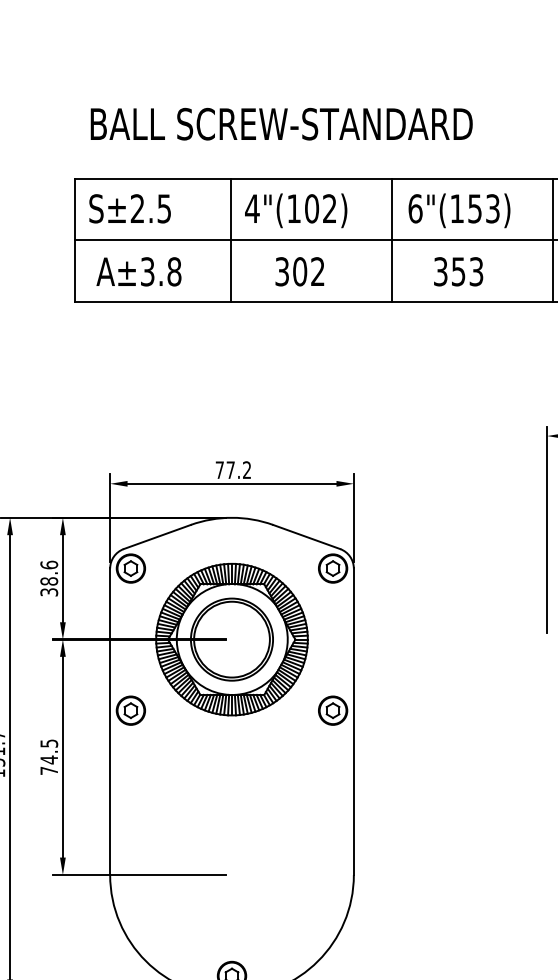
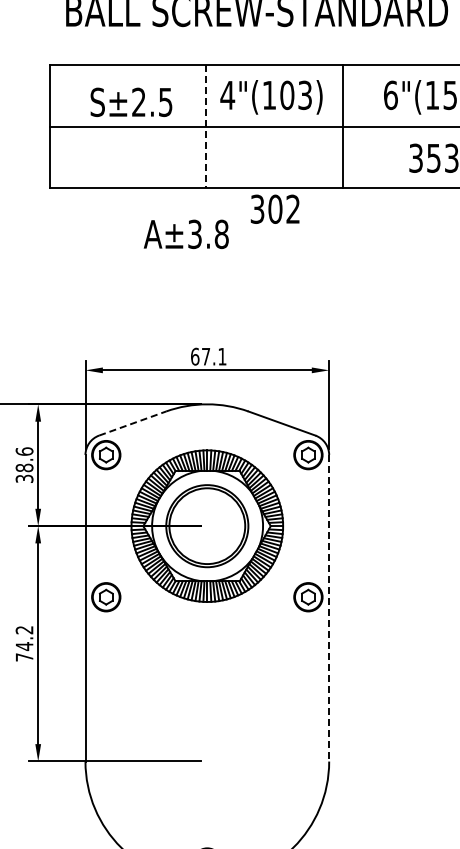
text: (129, 208) -> (130, 102), moved
text: (329, 208) -> (304, 95), 4"(102) -> 4"(103)
line: (392, 239) -> (343, 126), moved
line: (231, 240) -> (206, 127), solid -> dashed
text: (138, 271) -> (185, 234), moved
text: (299, 271) -> (274, 209), moved
text: (232, 470) -> (207, 357), 77.2 -> 67.1
line: (157, 537) -> (132, 424), solid -> dashed
line: (353, 722) -> (328, 609), solid -> dashed
text: (49, 743) -> (24, 630), 74.5 -> 74.2

